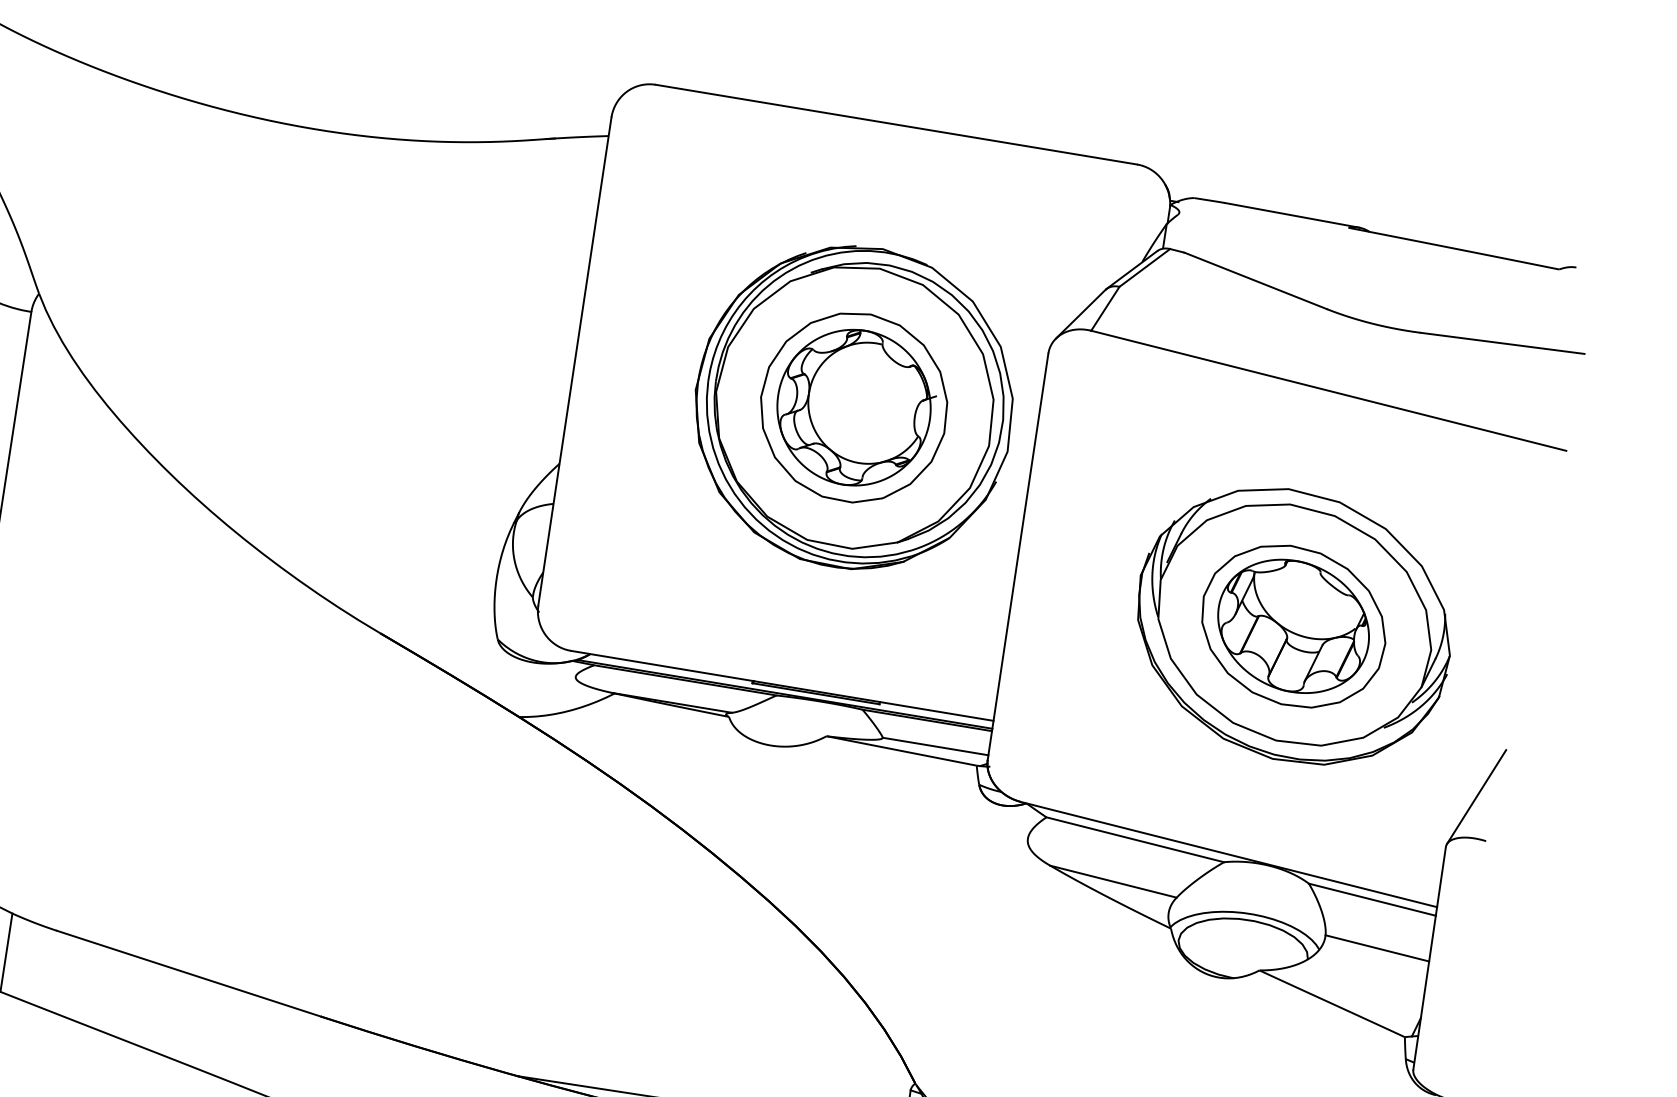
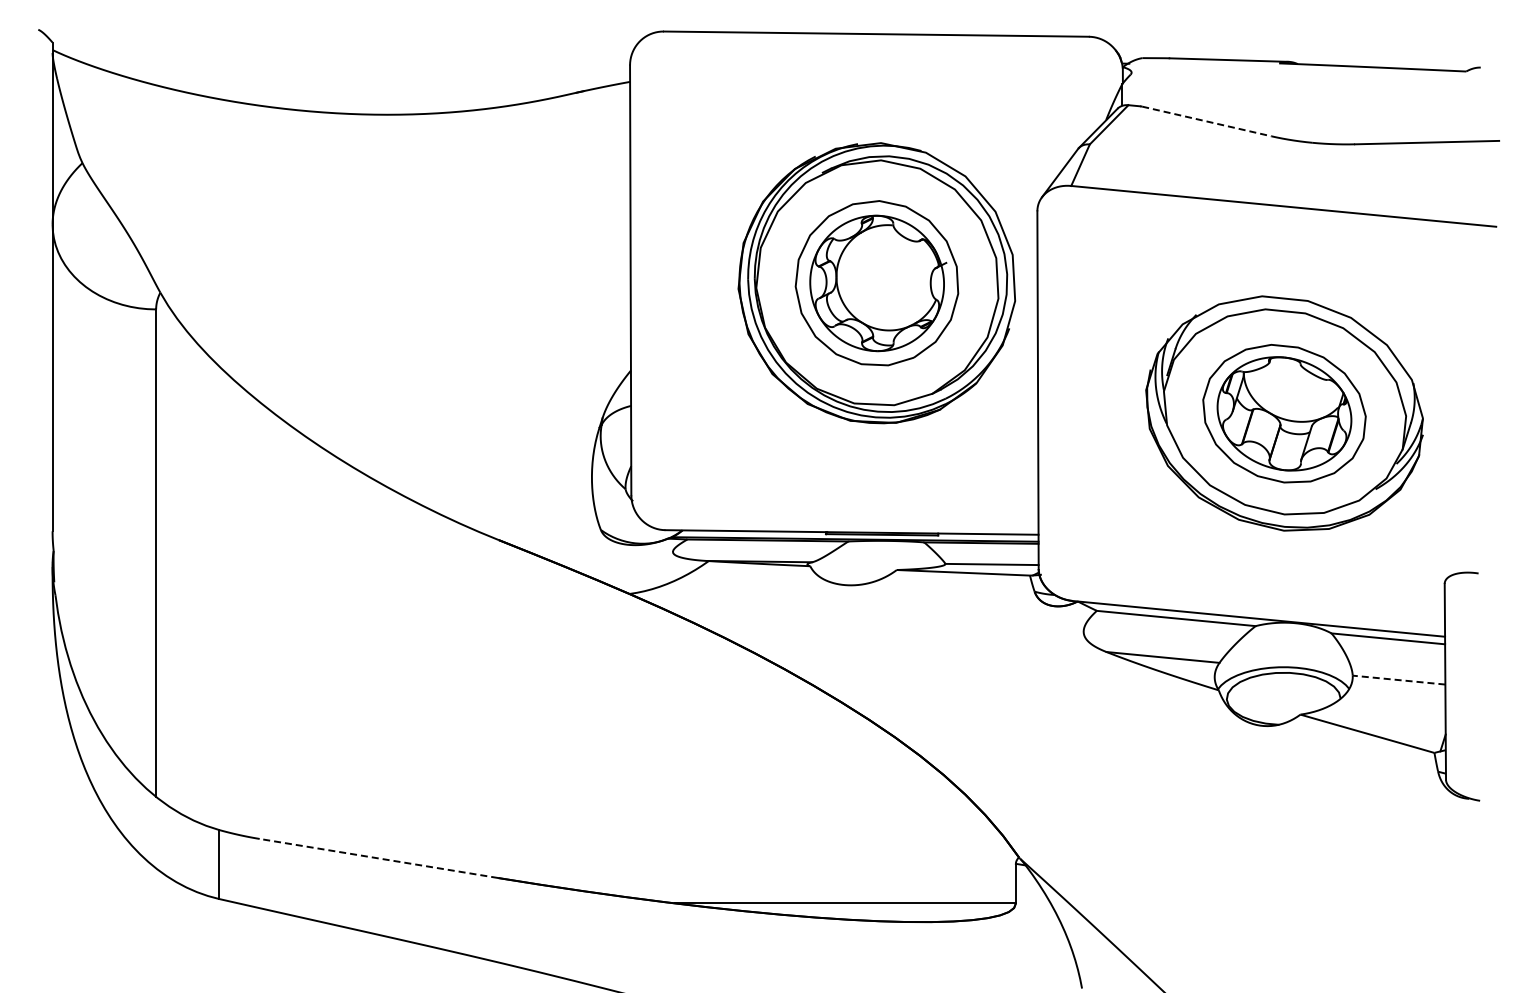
line: (1256, 281) -> (1207, 121), solid -> dashed
line: (1476, 796) -> (1464, 536), removed
line: (1377, 948) -> (1399, 680), solid -> dashed
line: (188, 973) -> (378, 858), solid -> dashed

